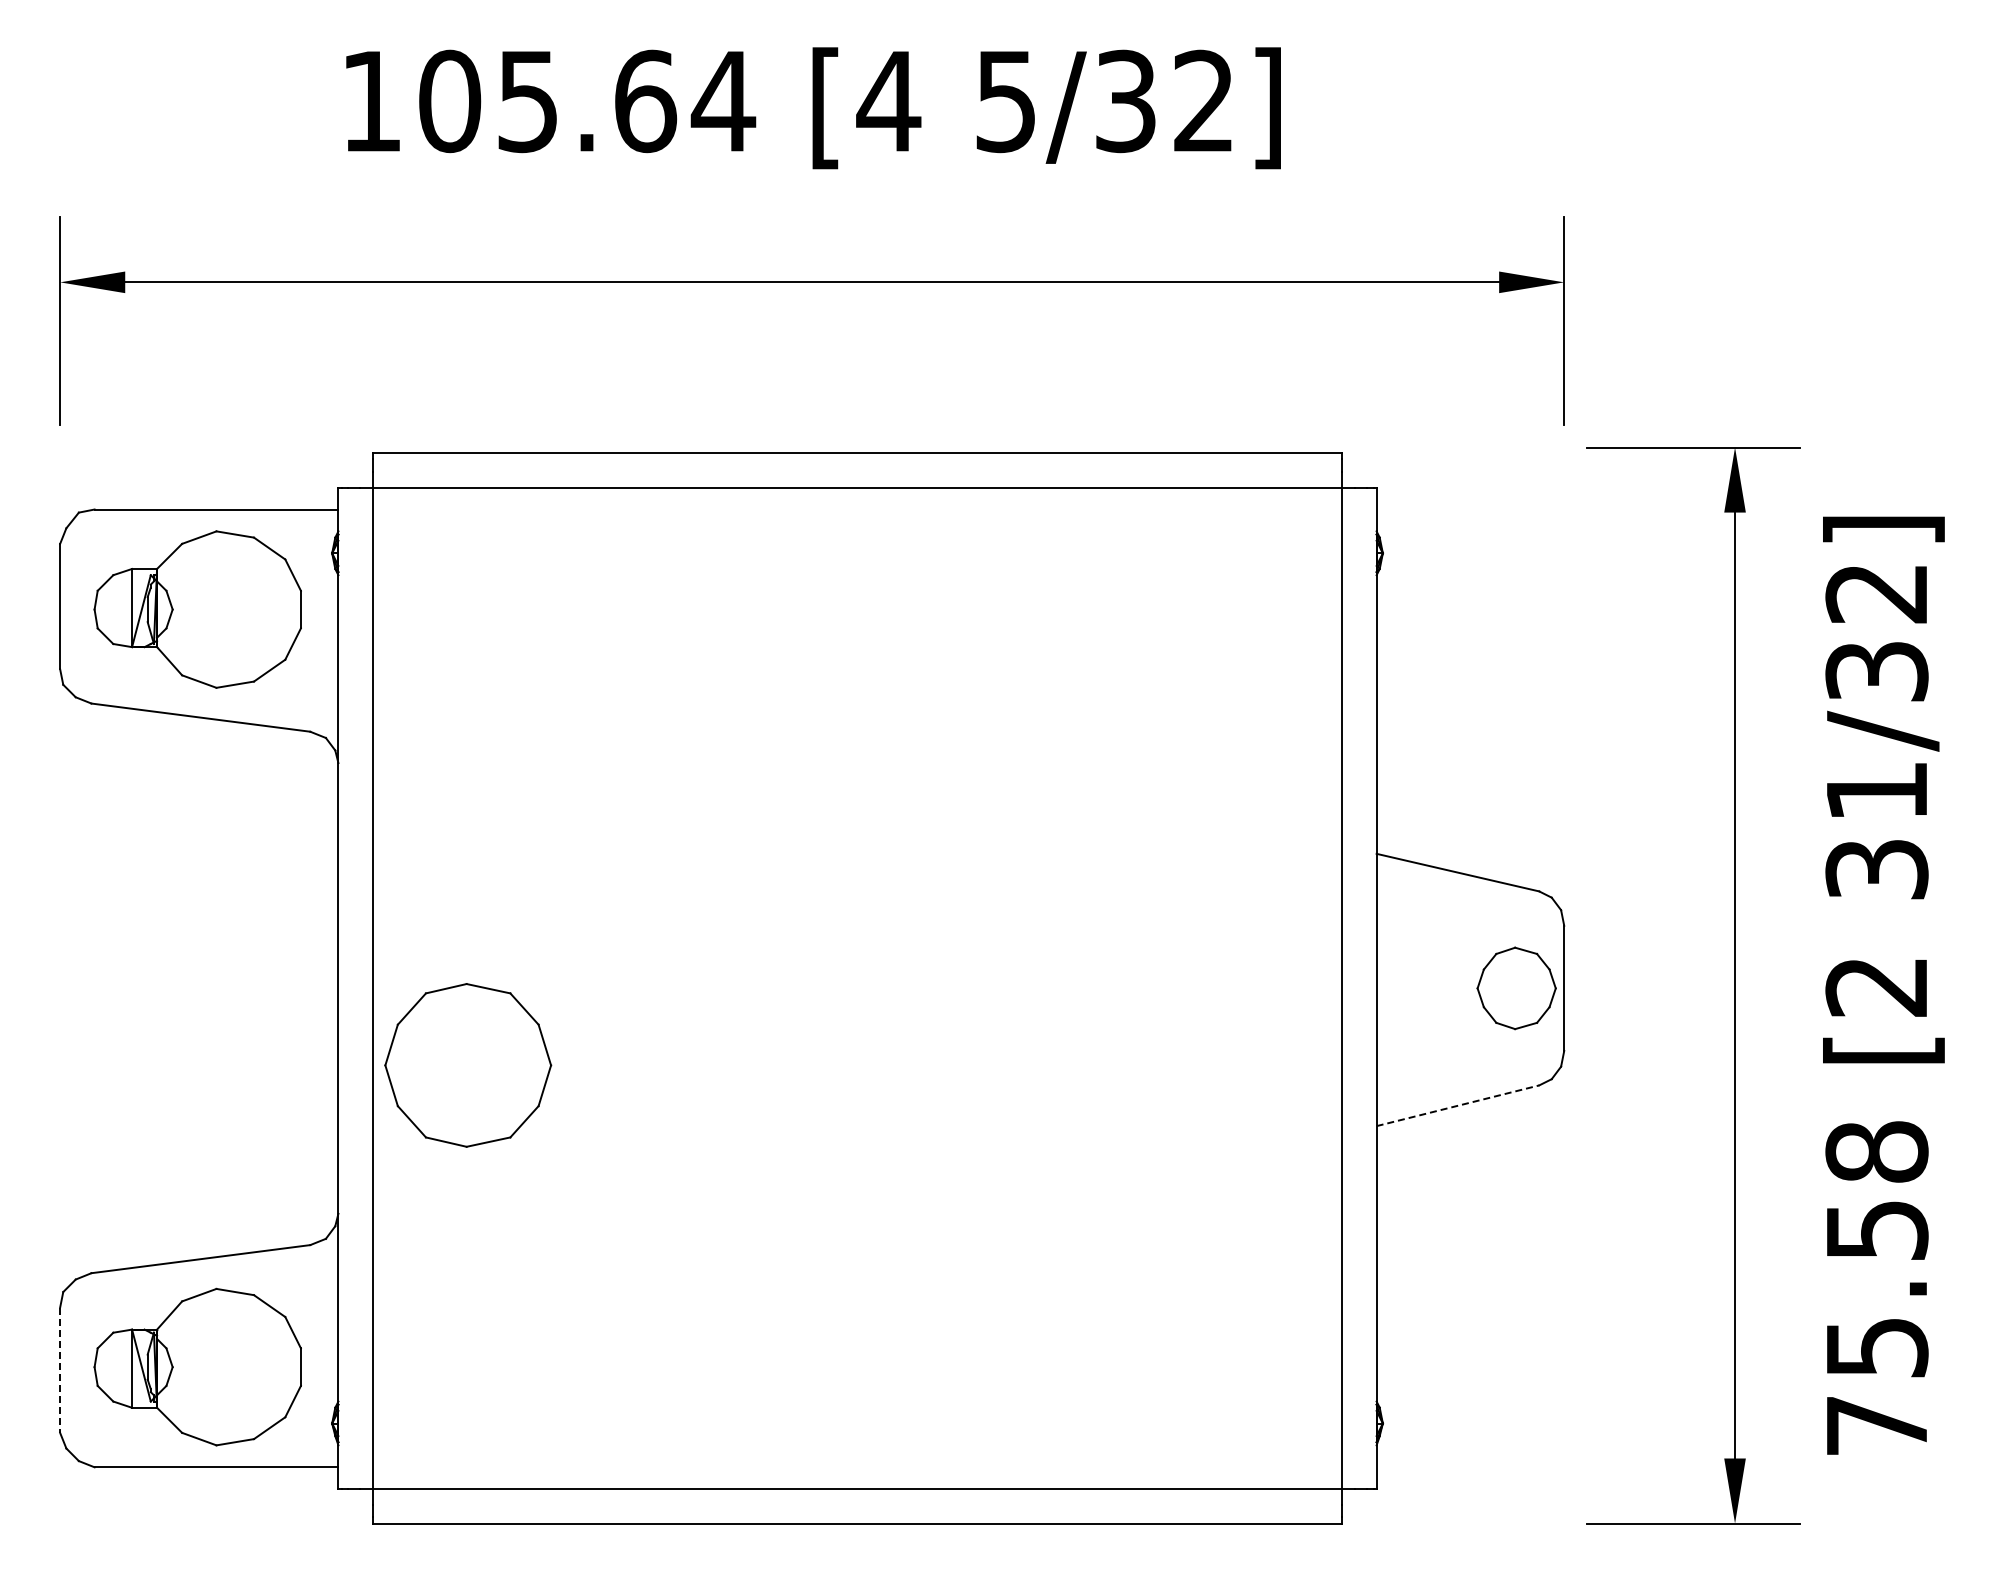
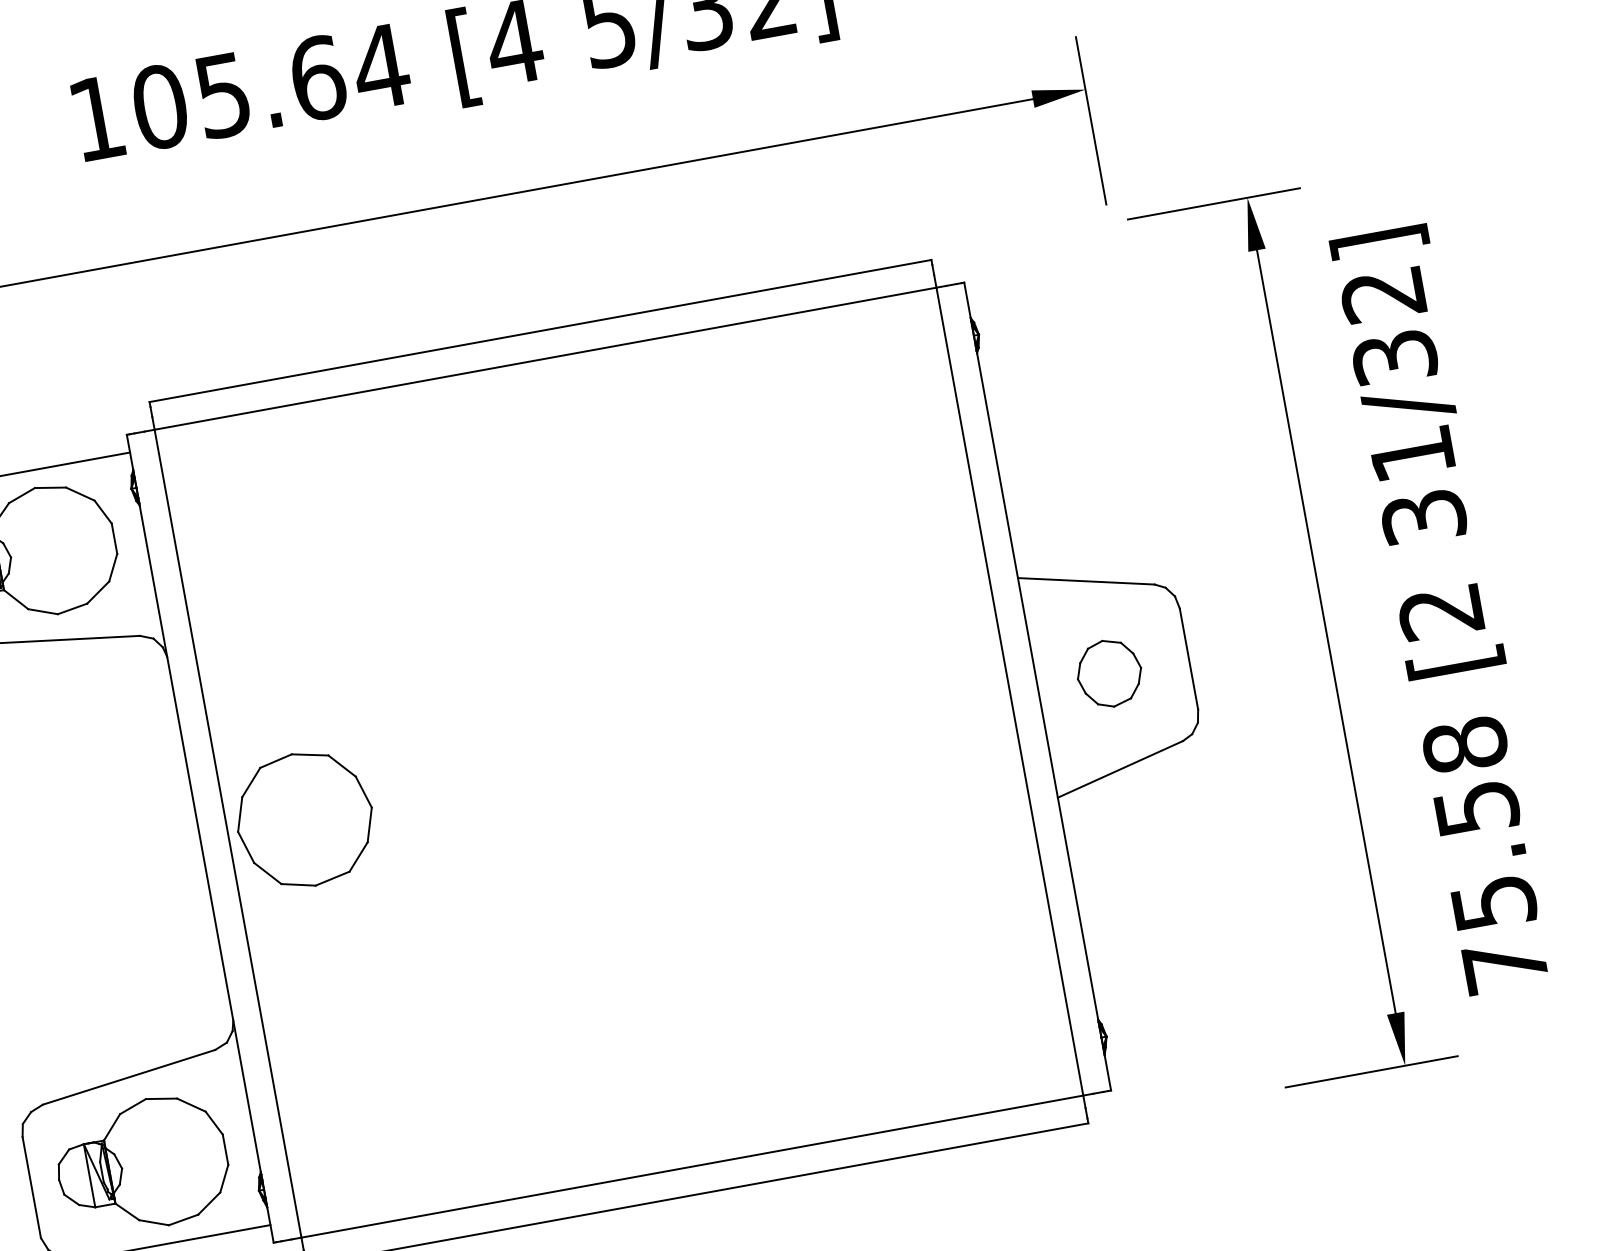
part: (1516, 988) -> (1109, 673), moved
part: (468, 1065) -> (305, 819), moved
line: (1457, 1105) -> (1120, 769), dashed -> solid
line: (60, 1370) -> (32, 1187), dashed -> solid

